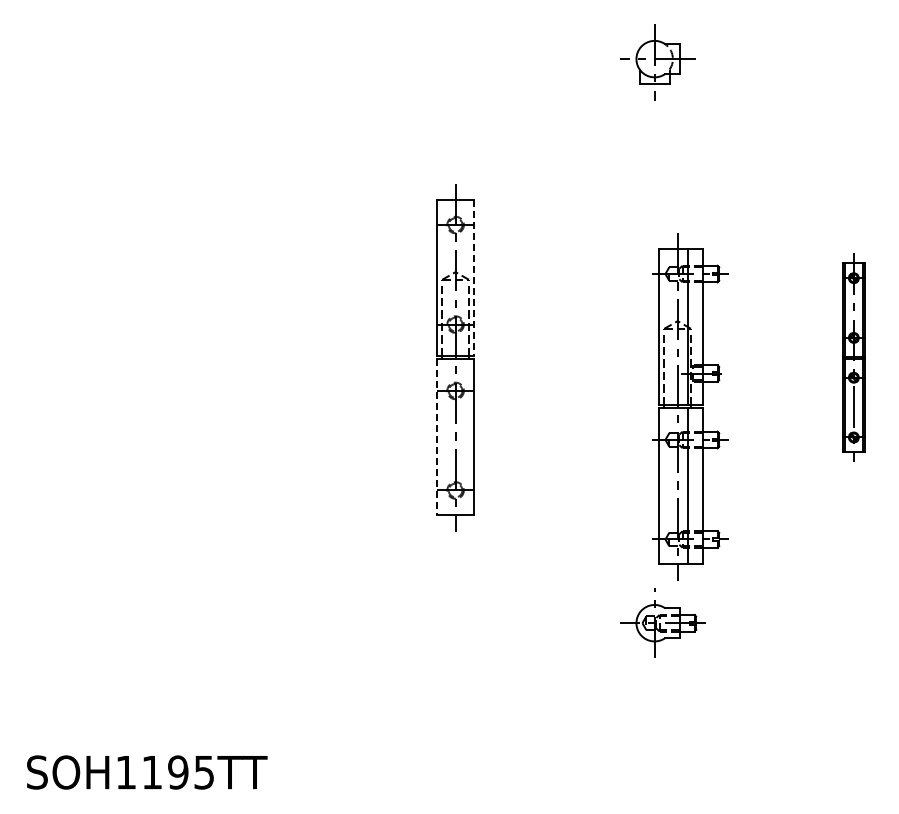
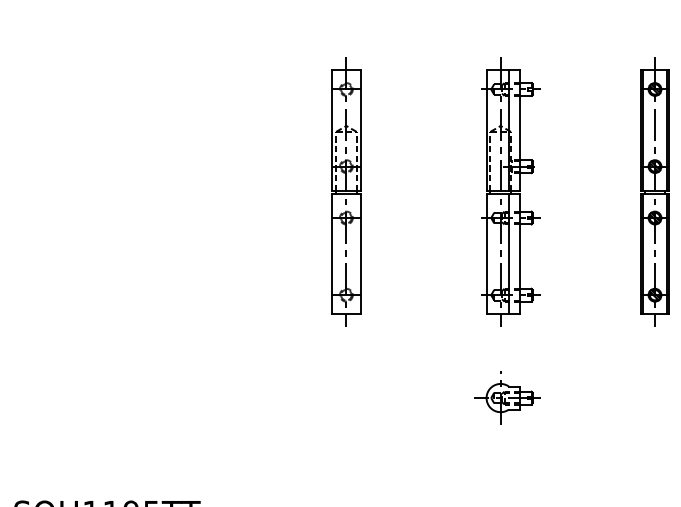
line: (473, 278) -> (360, 130), dashed -> solid
part: (853, 357) -> (654, 192), size x1.67
part: (690, 406) -> (510, 192), moved
line: (437, 437) -> (332, 254), dashed -> solid

